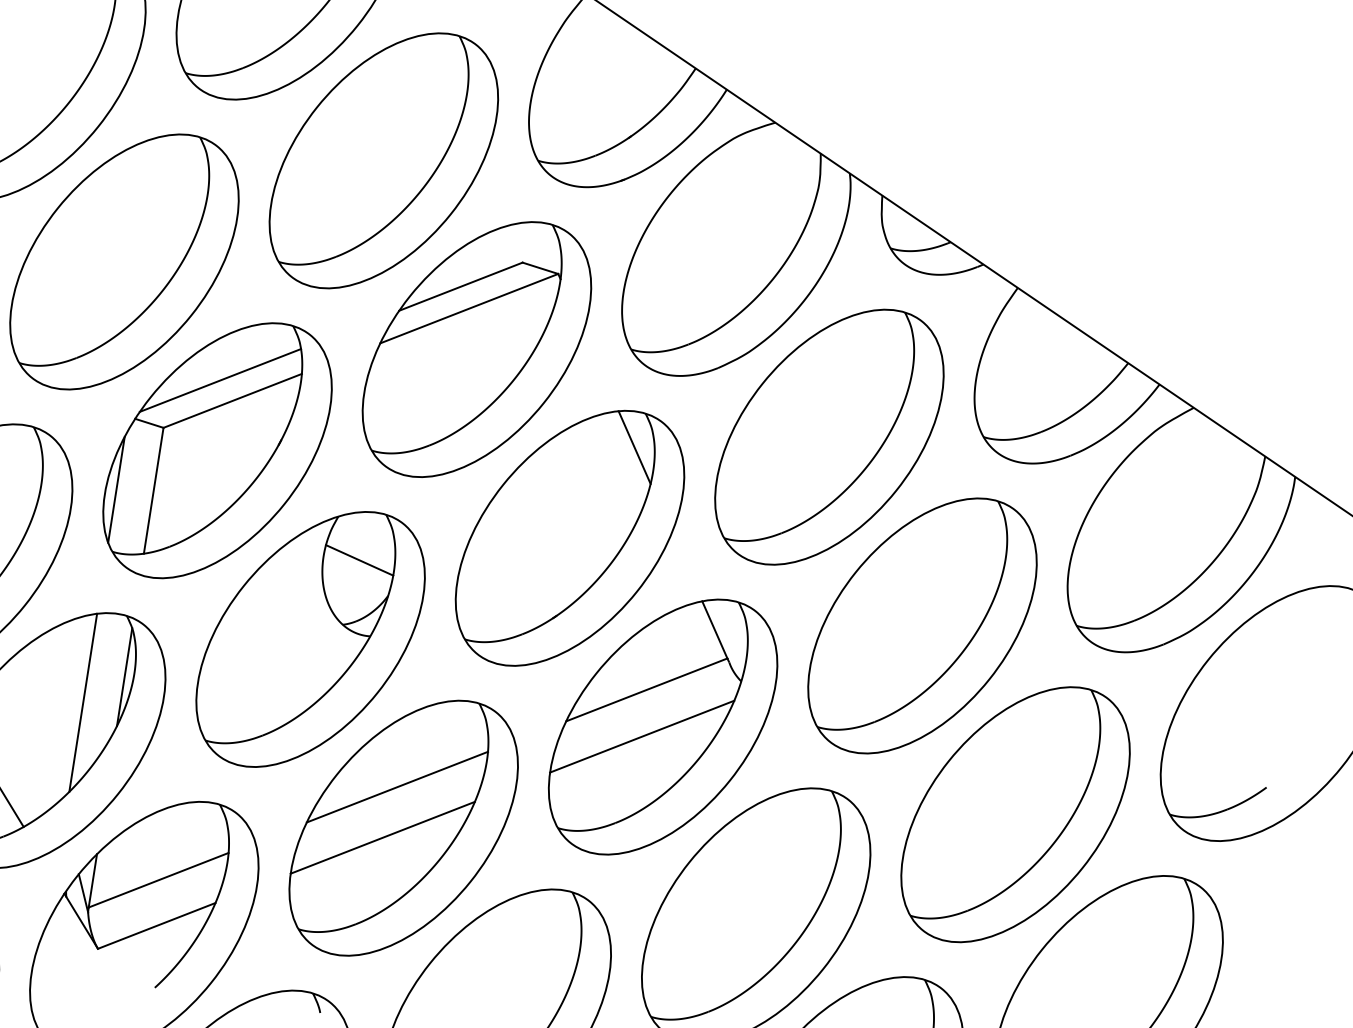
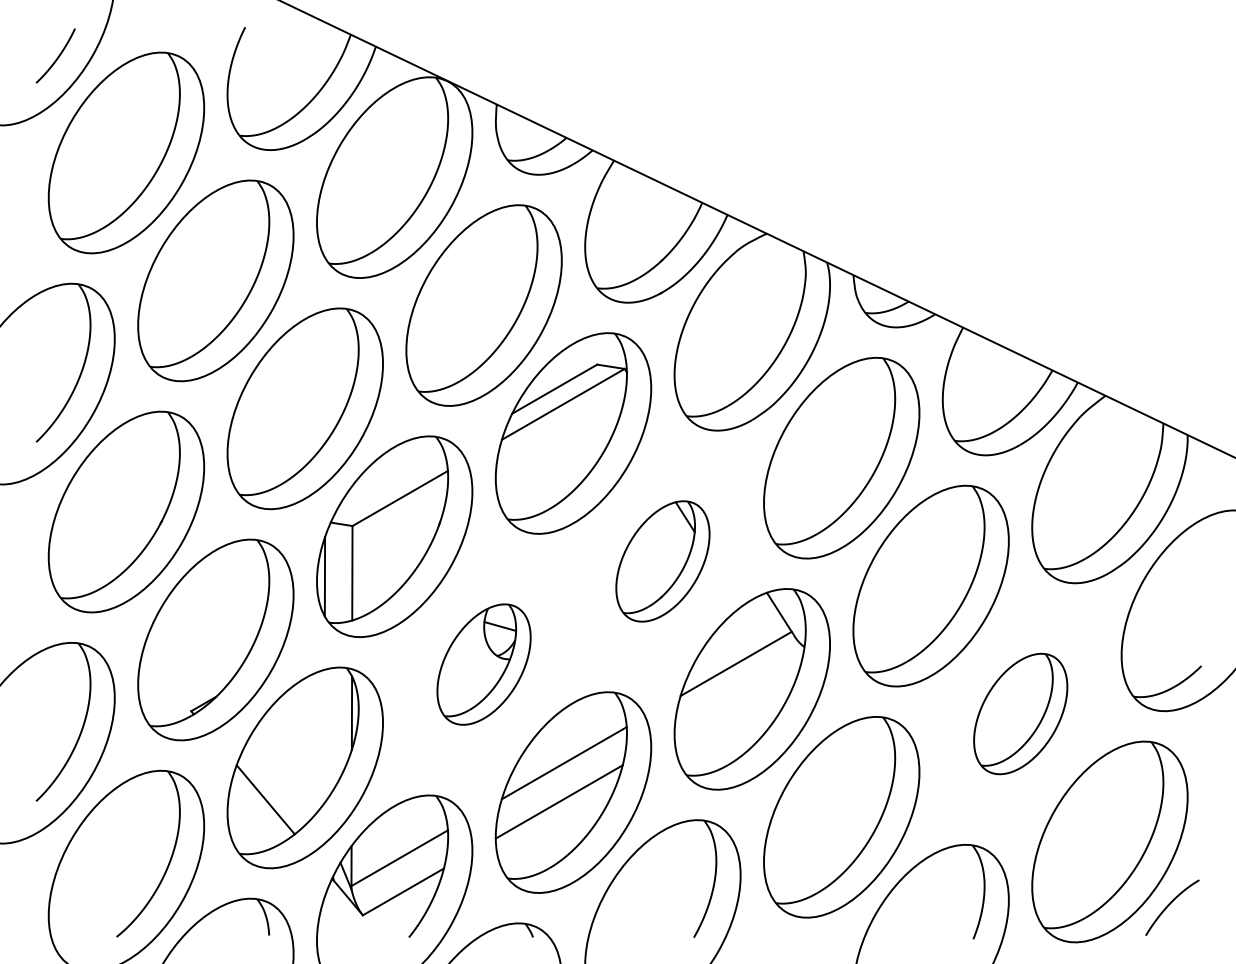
line: (219, 379) -> (388, 484), removed
part: (569, 538) -> (662, 561), size x0.6
part: (309, 639) -> (483, 664), size x0.6
line: (83, 702) -> (324, 736), removed
line: (641, 736) -> (737, 698), removed
part: (1015, 813) -> (1020, 713), size x0.6

